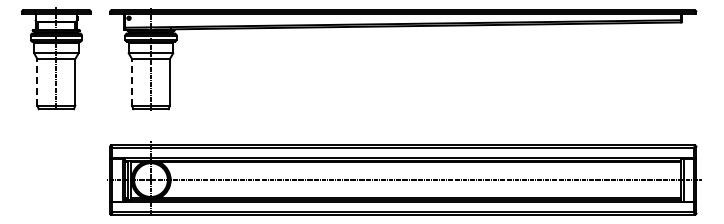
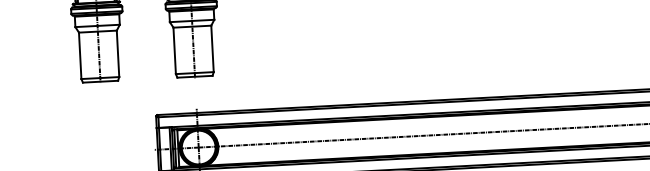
line: (37, 81) -> (80, 55), dashed -> solid
line: (132, 81) -> (175, 50), dashed -> solid

